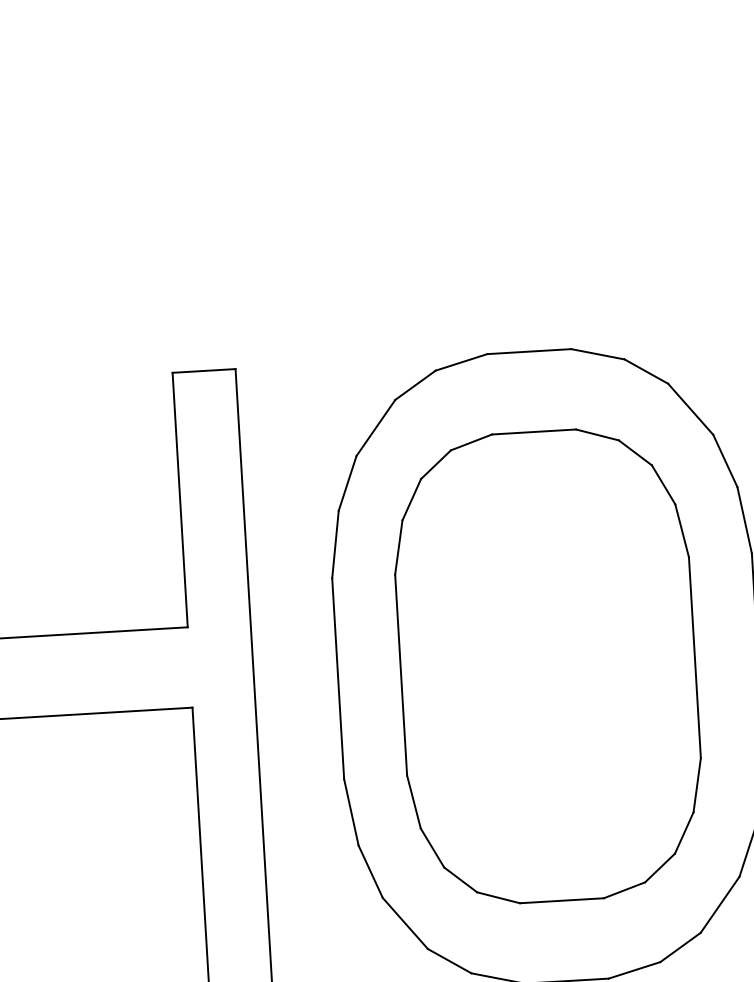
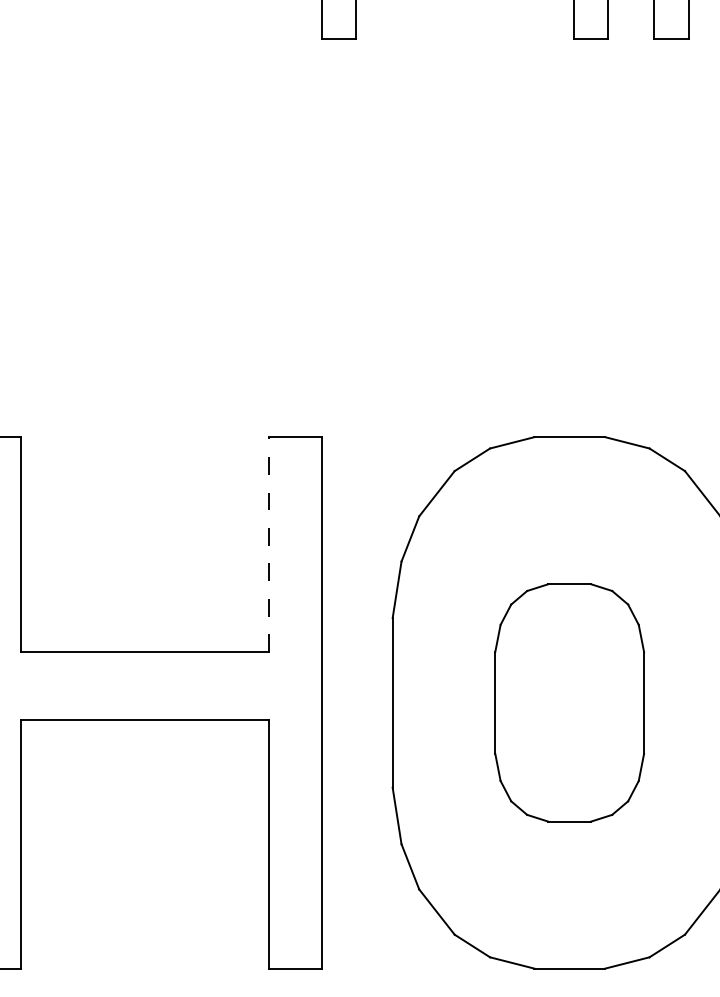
line: (179, 499) -> (268, 544), solid -> dashed
part: (547, 665) -> (569, 702), size x0.6

